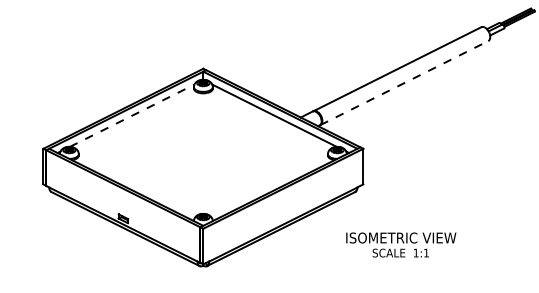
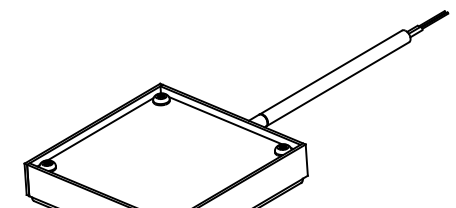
line: (404, 83) -> (337, 84), dashed -> solid
line: (132, 115) -> (100, 129), dashed -> solid

